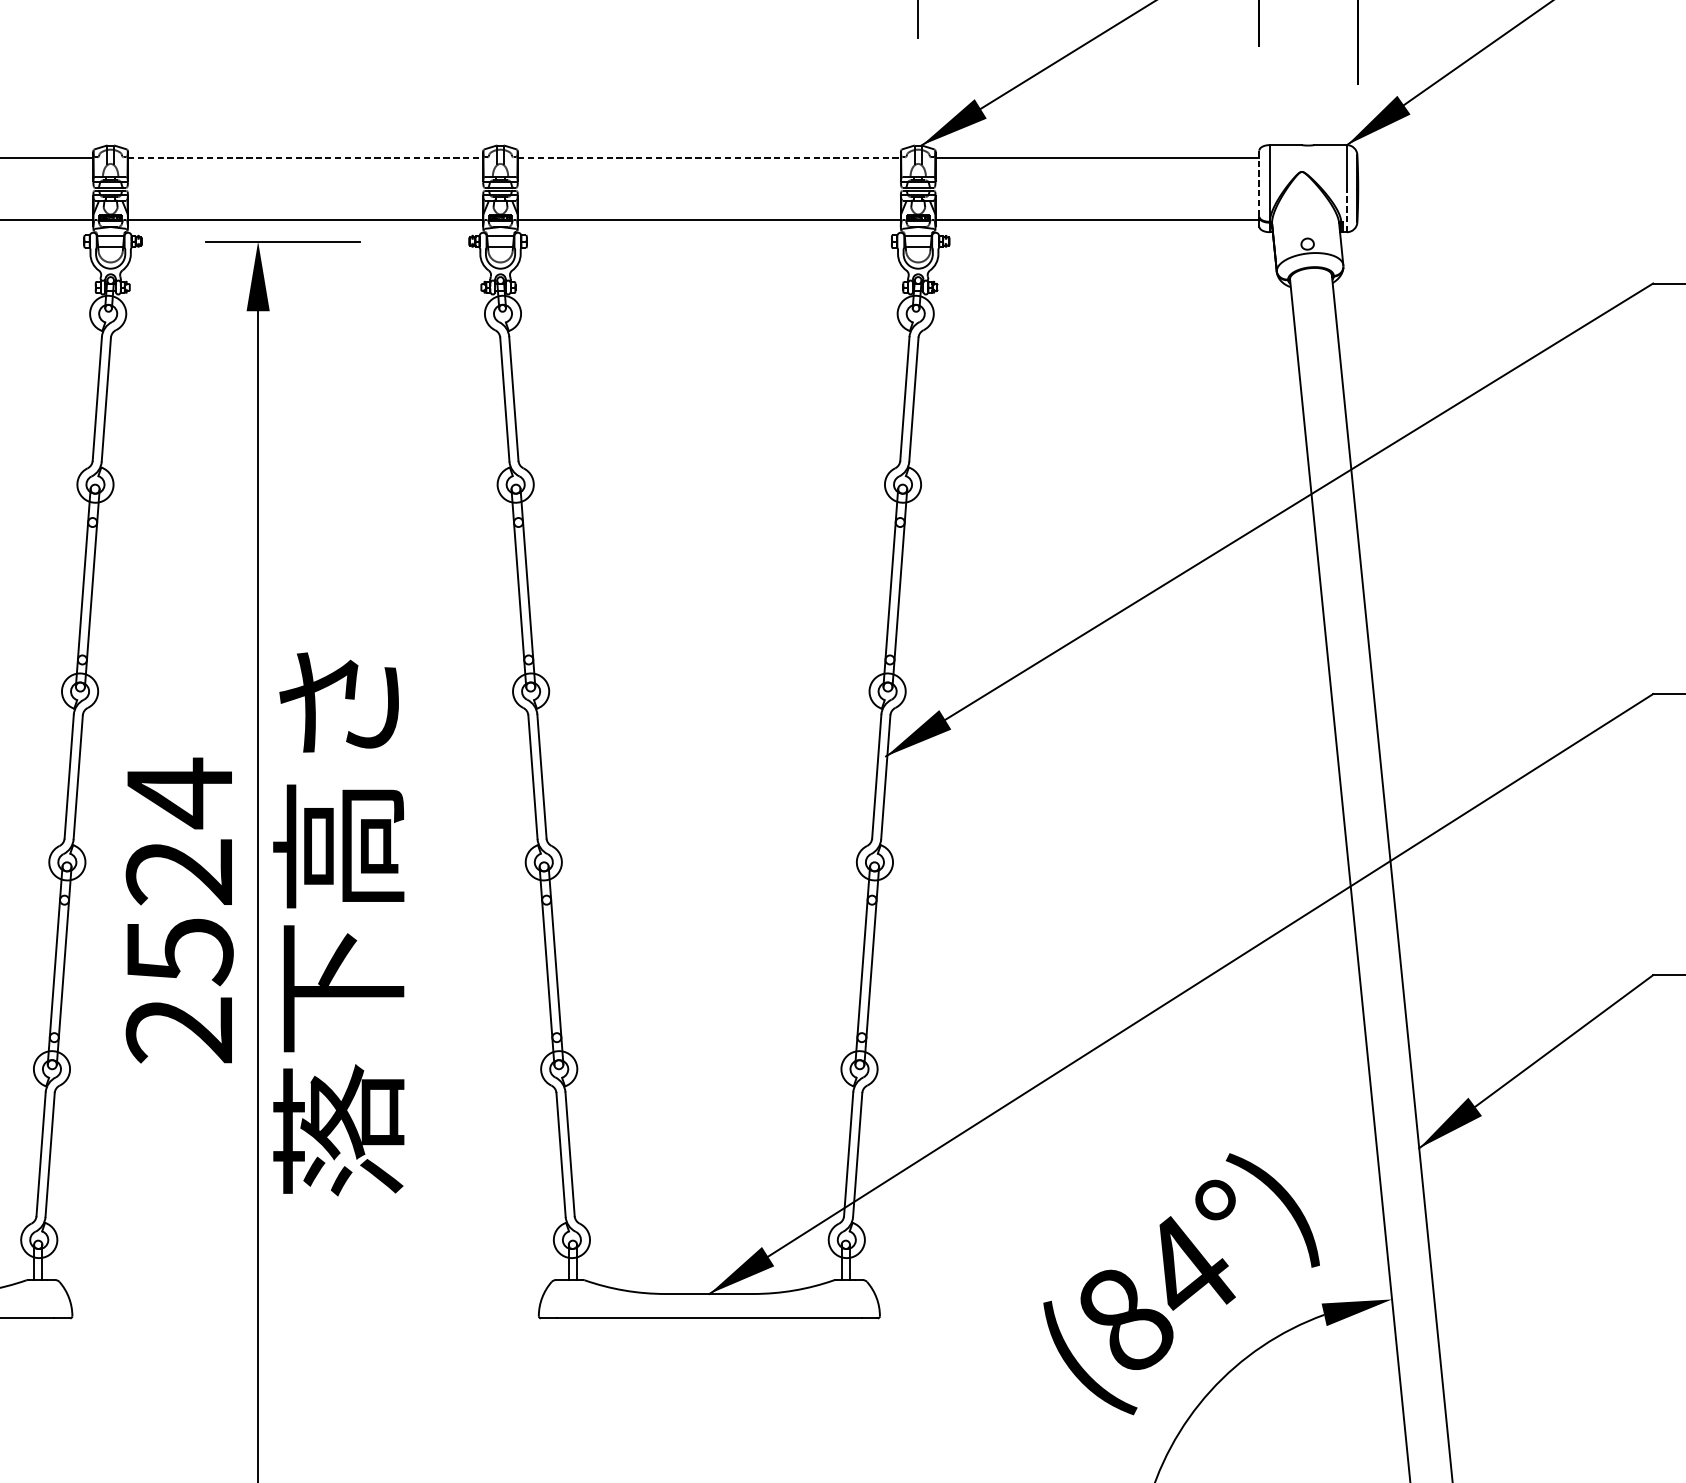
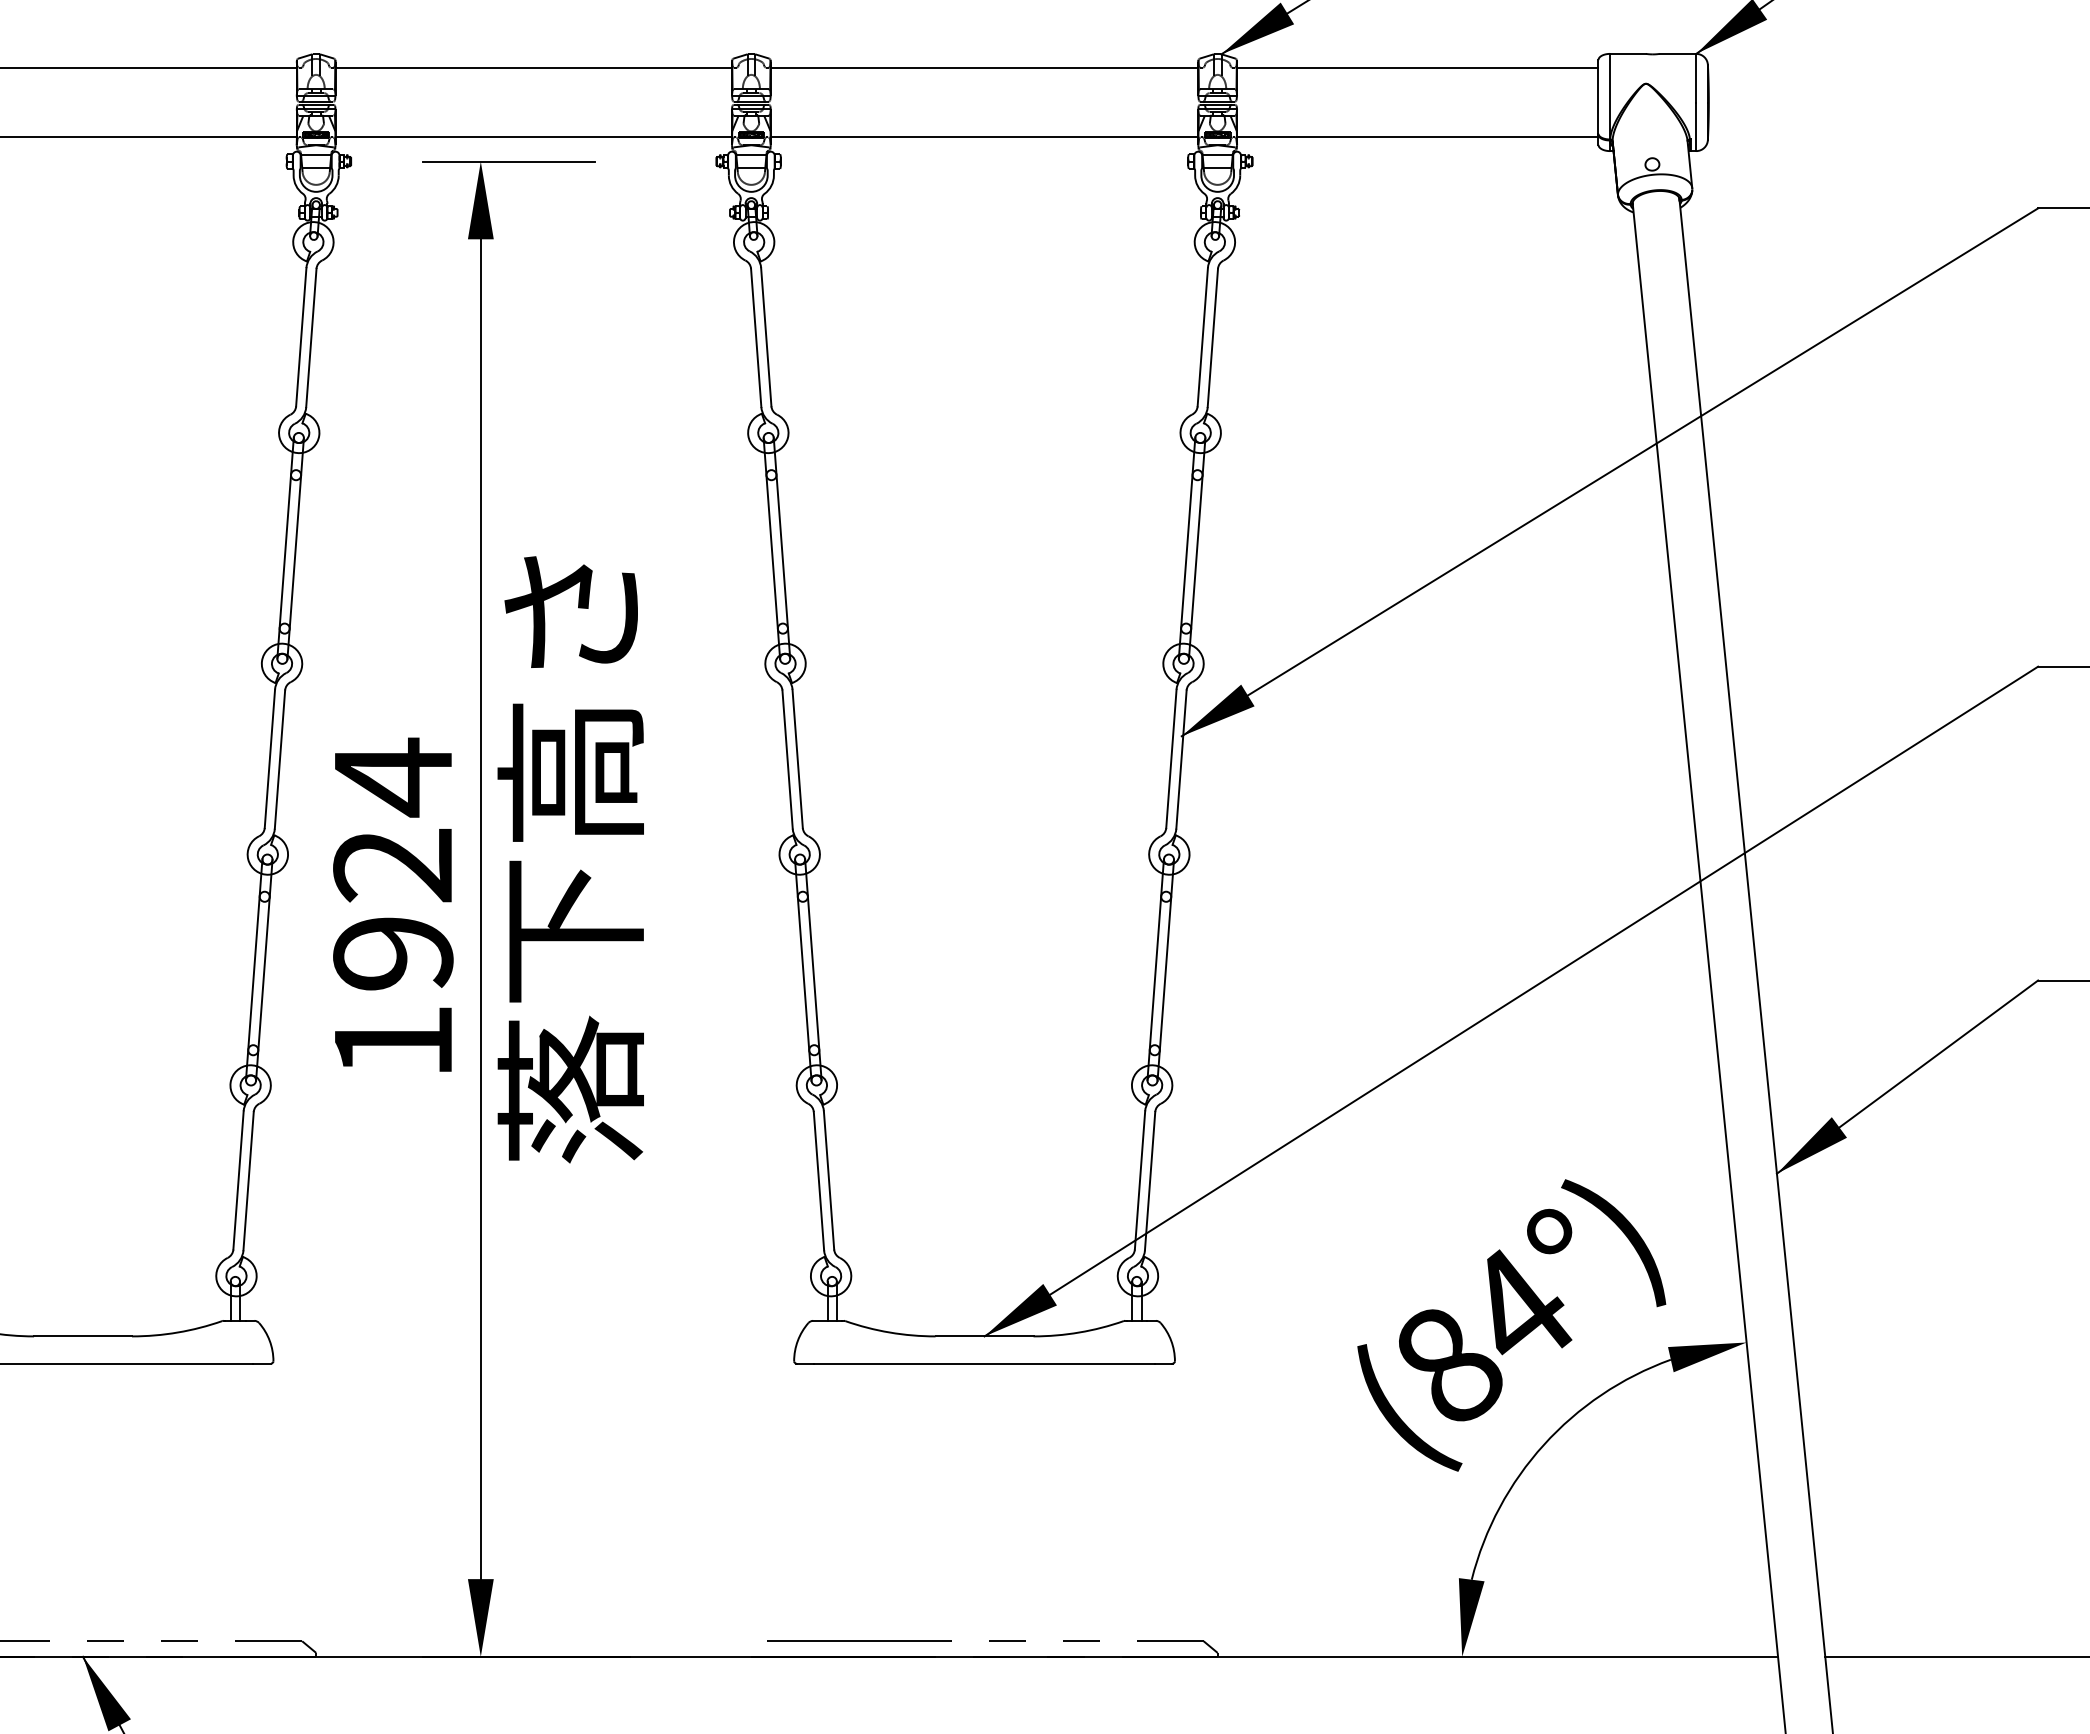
line: (306, 157) -> (534, 67), dashed -> solid
line: (709, 157) -> (984, 67), dashed -> solid
line: (1259, 183) -> (1598, 96), dashed -> solid
line: (1347, 210) -> (1696, 126), dashed -> solid
text: (338, 924) -> (570, 859), moved
text: (179, 990) -> (393, 997), 2524 -> 1924

